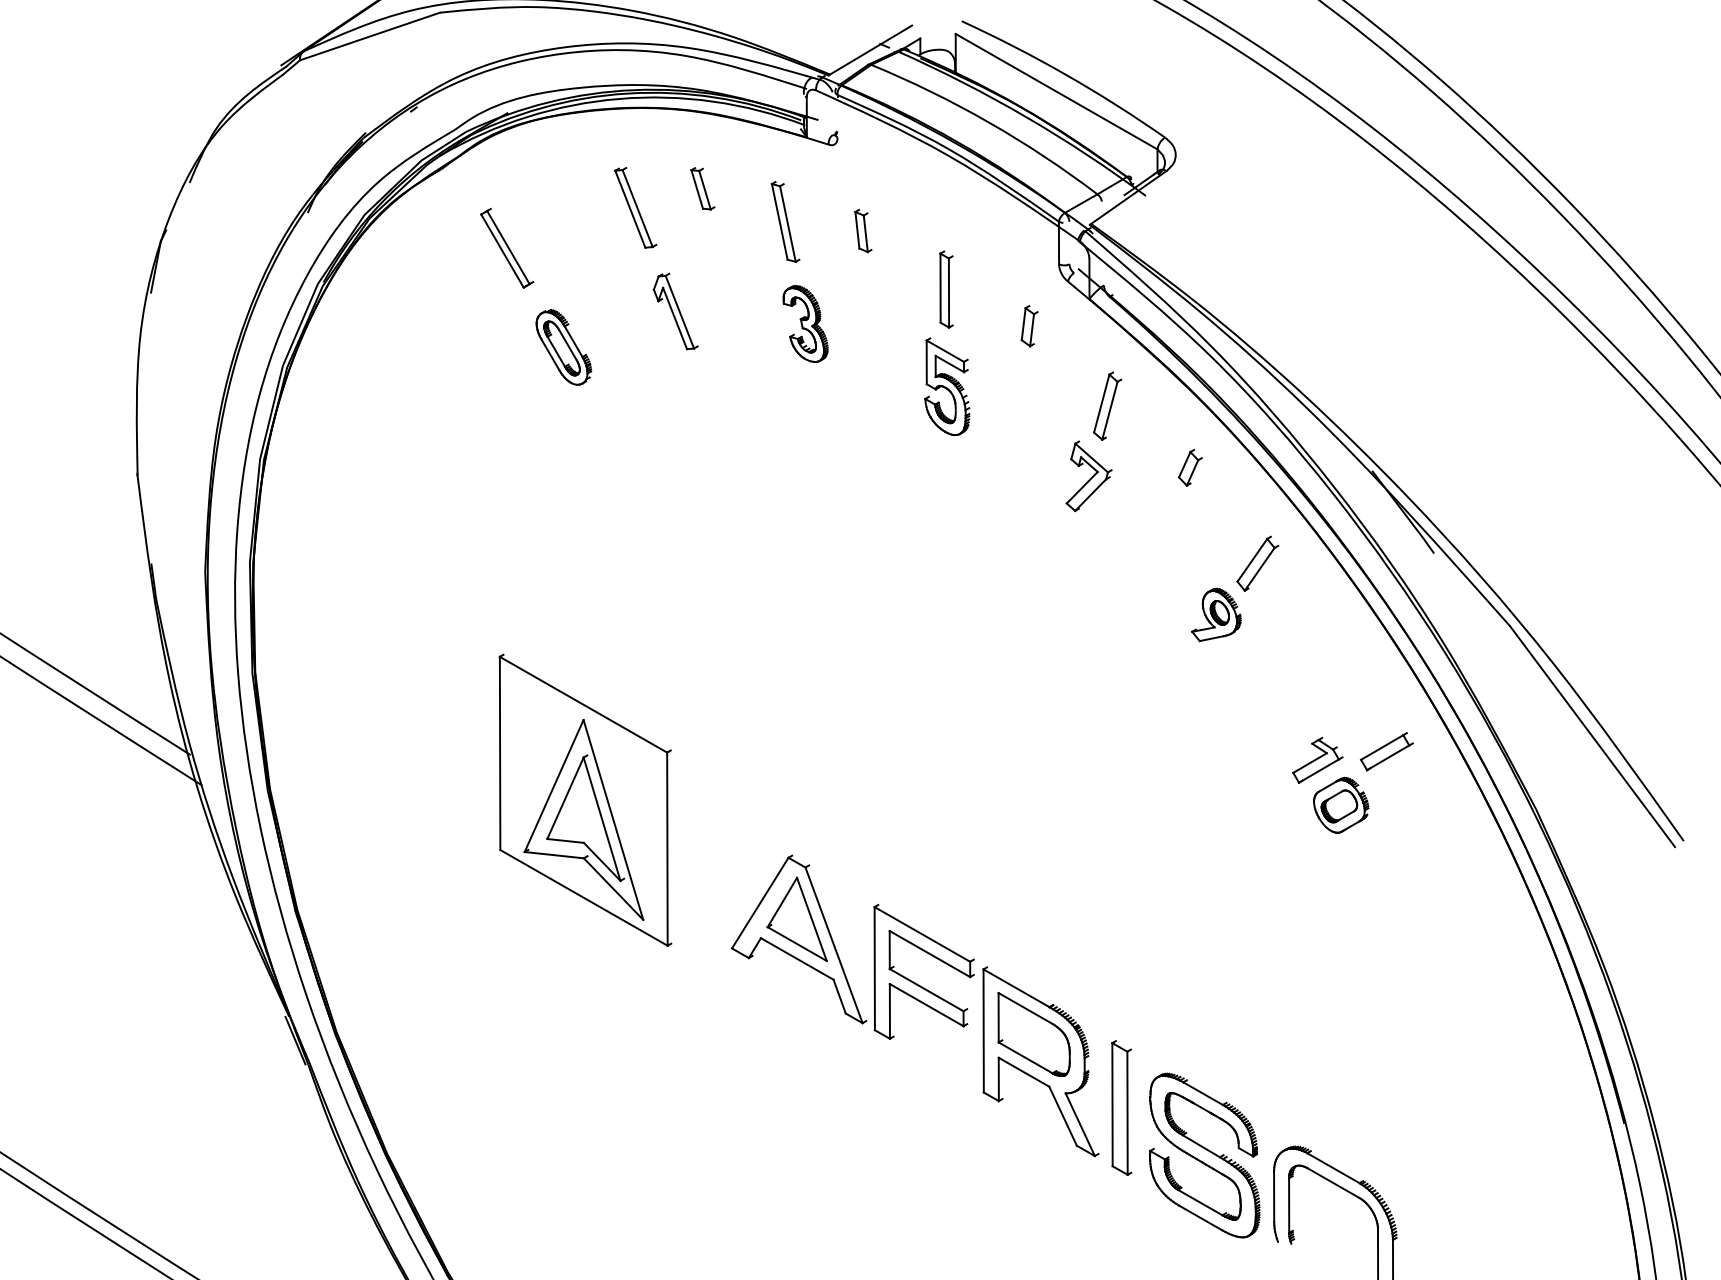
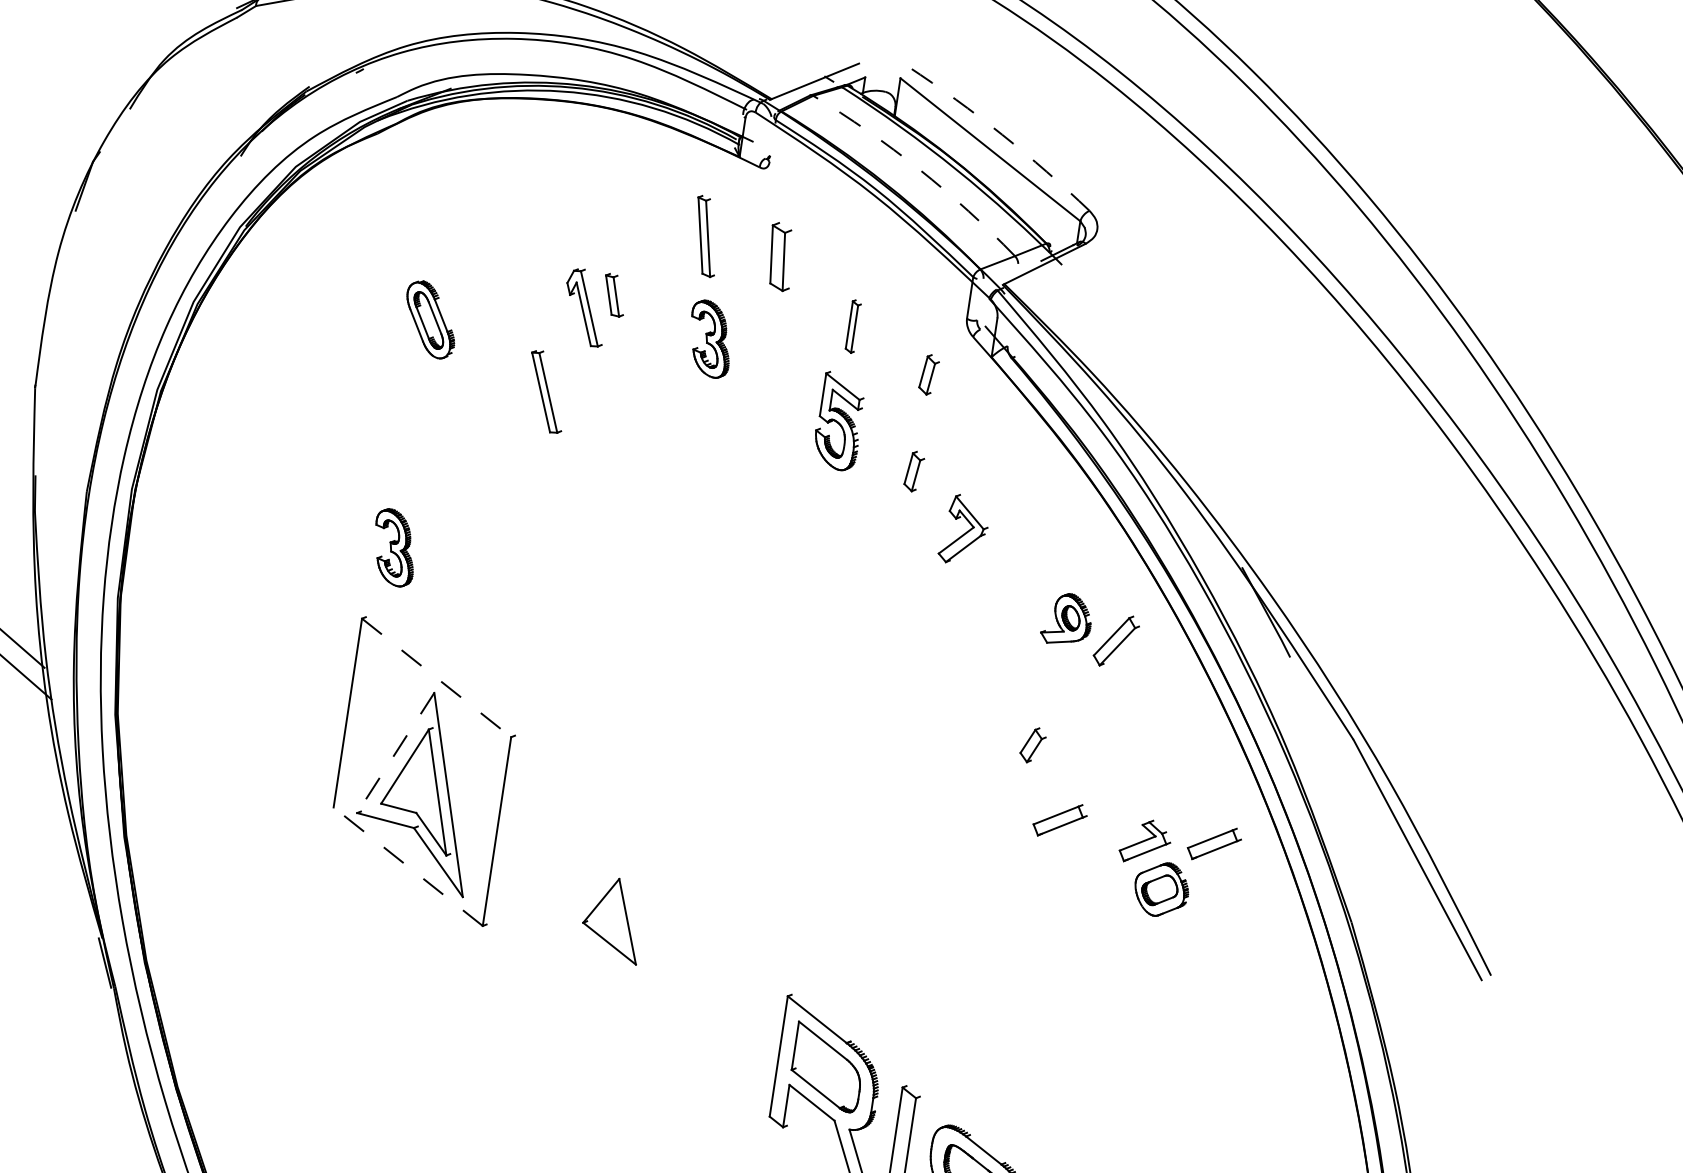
arc: (1066, 74) -> (1002, 134), solid -> dashed
arc: (988, 122) -> (919, 169), solid -> dashed
part: (702, 188) -> (614, 294), moved
part: (635, 207) -> (546, 391), moved
part: (863, 230) -> (781, 256), size x1.6
part: (507, 248) -> (430, 220), removed
part: (946, 289) -> (853, 326), size x0.7
part: (563, 347) -> (430, 319), moved
part: (1107, 405) -> (993, 463), removed
part: (1029, 425) -> (914, 471), added
part: (1189, 467) -> (1032, 744), moved
part: (521, 580) -> (394, 547), added
part: (1216, 614) -> (1067, 619), moved
line: (583, 704) -> (436, 677), solid -> dashed
part: (1228, 751) -> (1059, 820), added
line: (553, 786) -> (395, 753), solid -> dashed
line: (583, 897) -> (407, 866), solid -> dashed
part: (837, 951) -> (647, 956), removed

